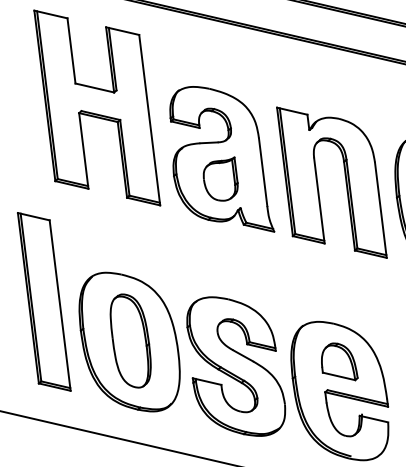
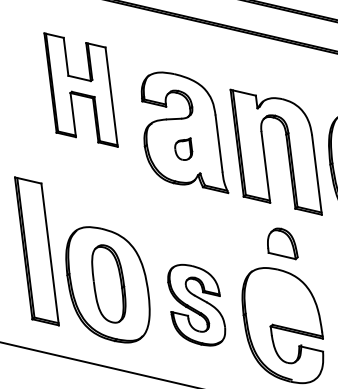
part: (97, 107) -> (81, 89), size x0.7
part: (220, 178) -> (183, 148), size x0.6
part: (339, 361) -> (282, 243), moved
part: (236, 366) -> (196, 305), size x0.7

